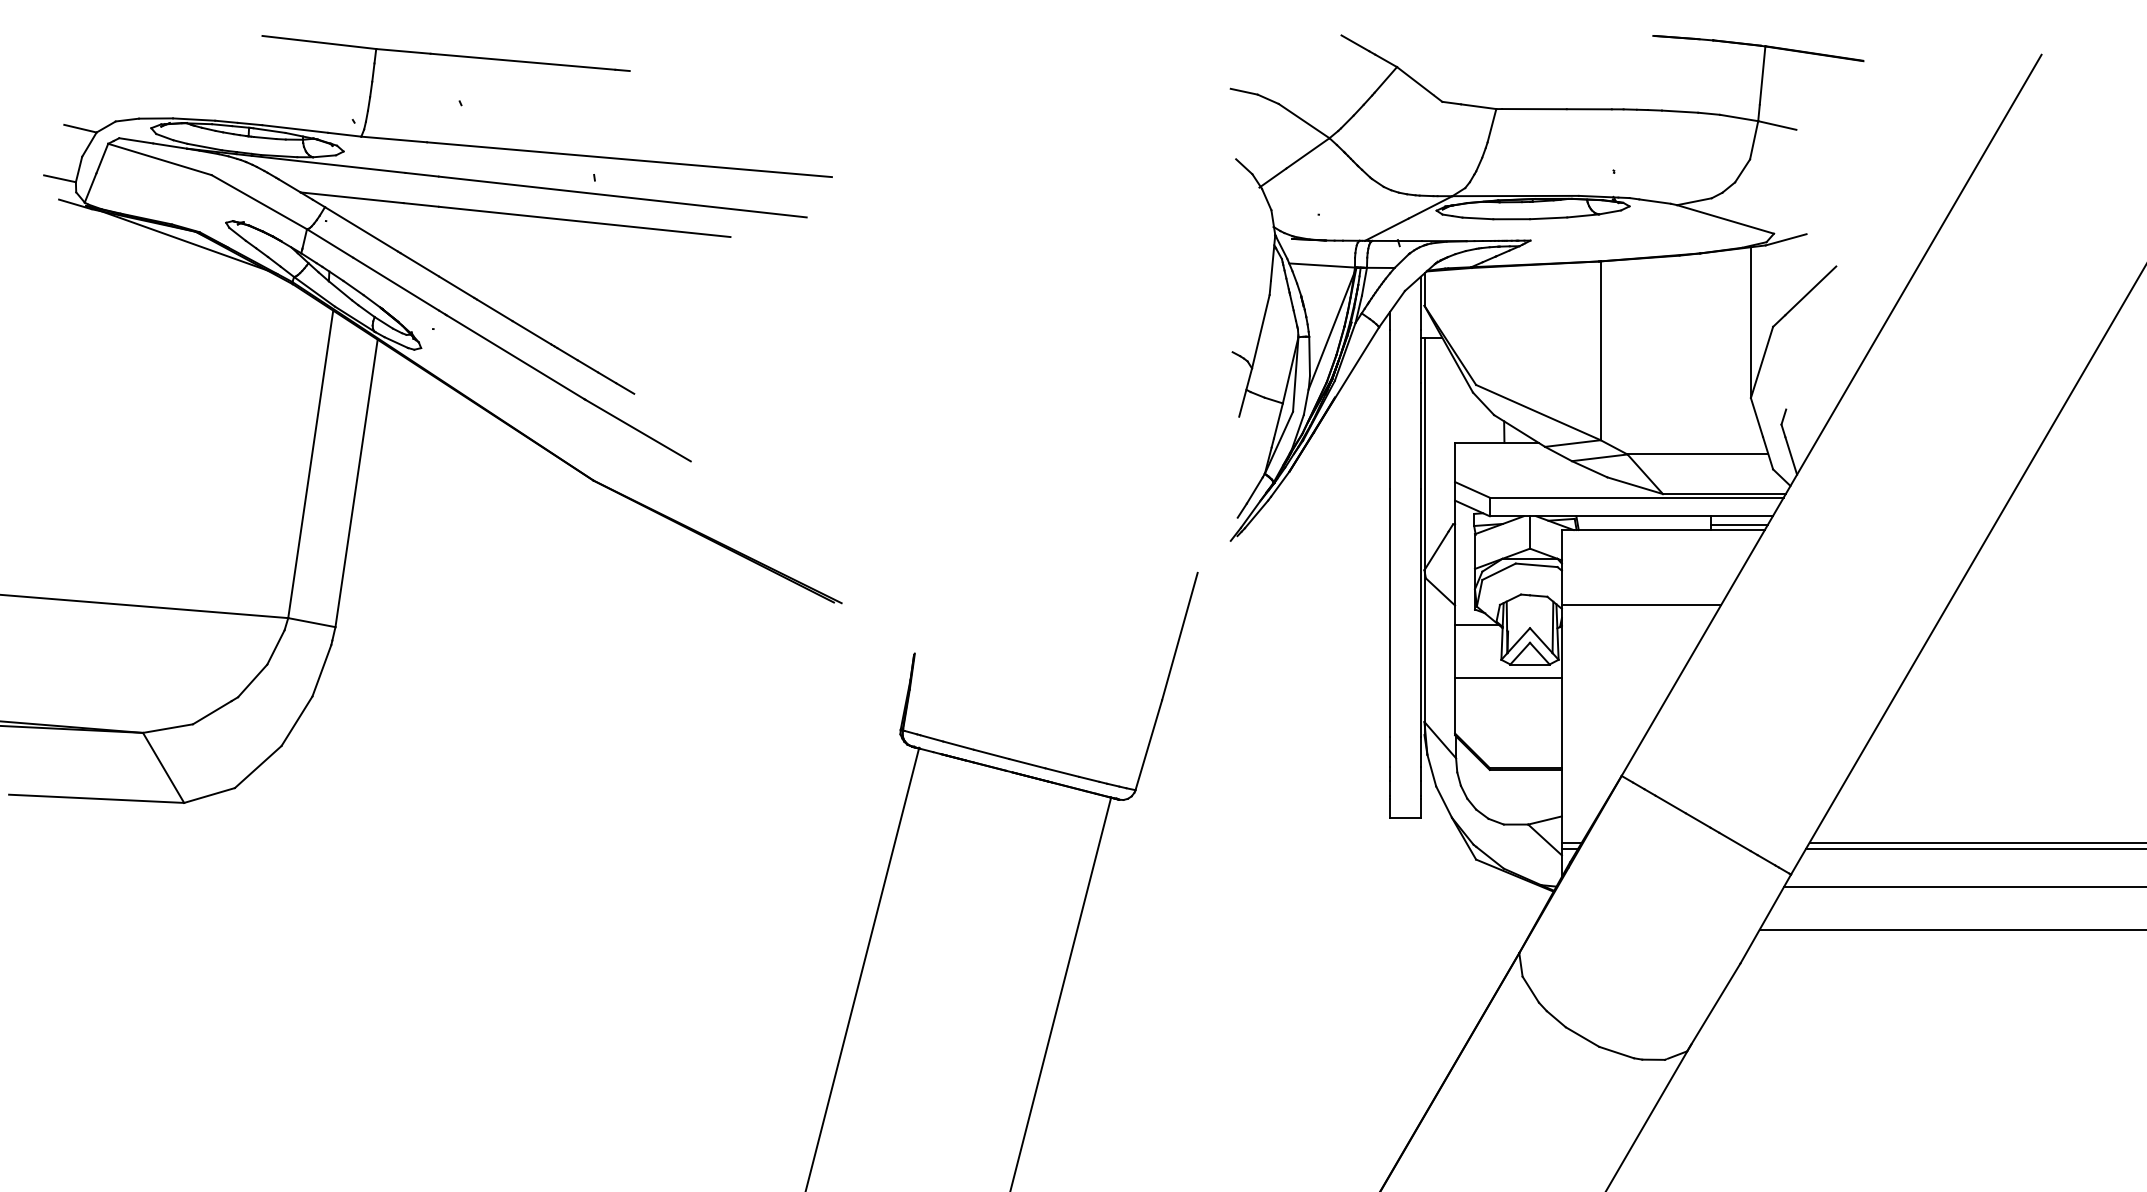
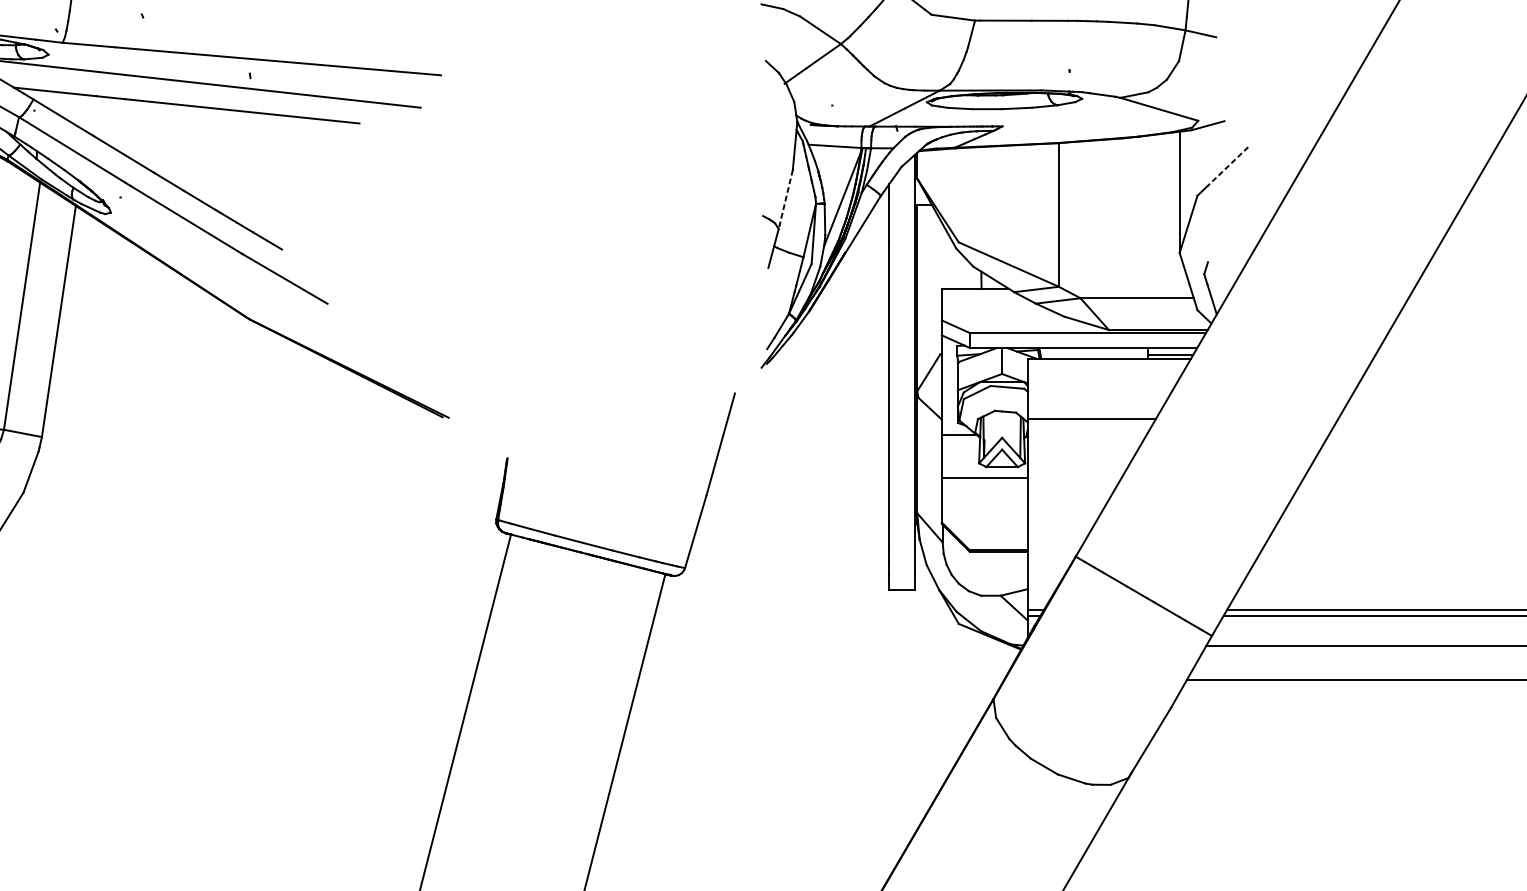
line: (1810, 291) -> (1227, 167), solid -> dashed
line: (1260, 331) -> (785, 199), solid -> dashed

